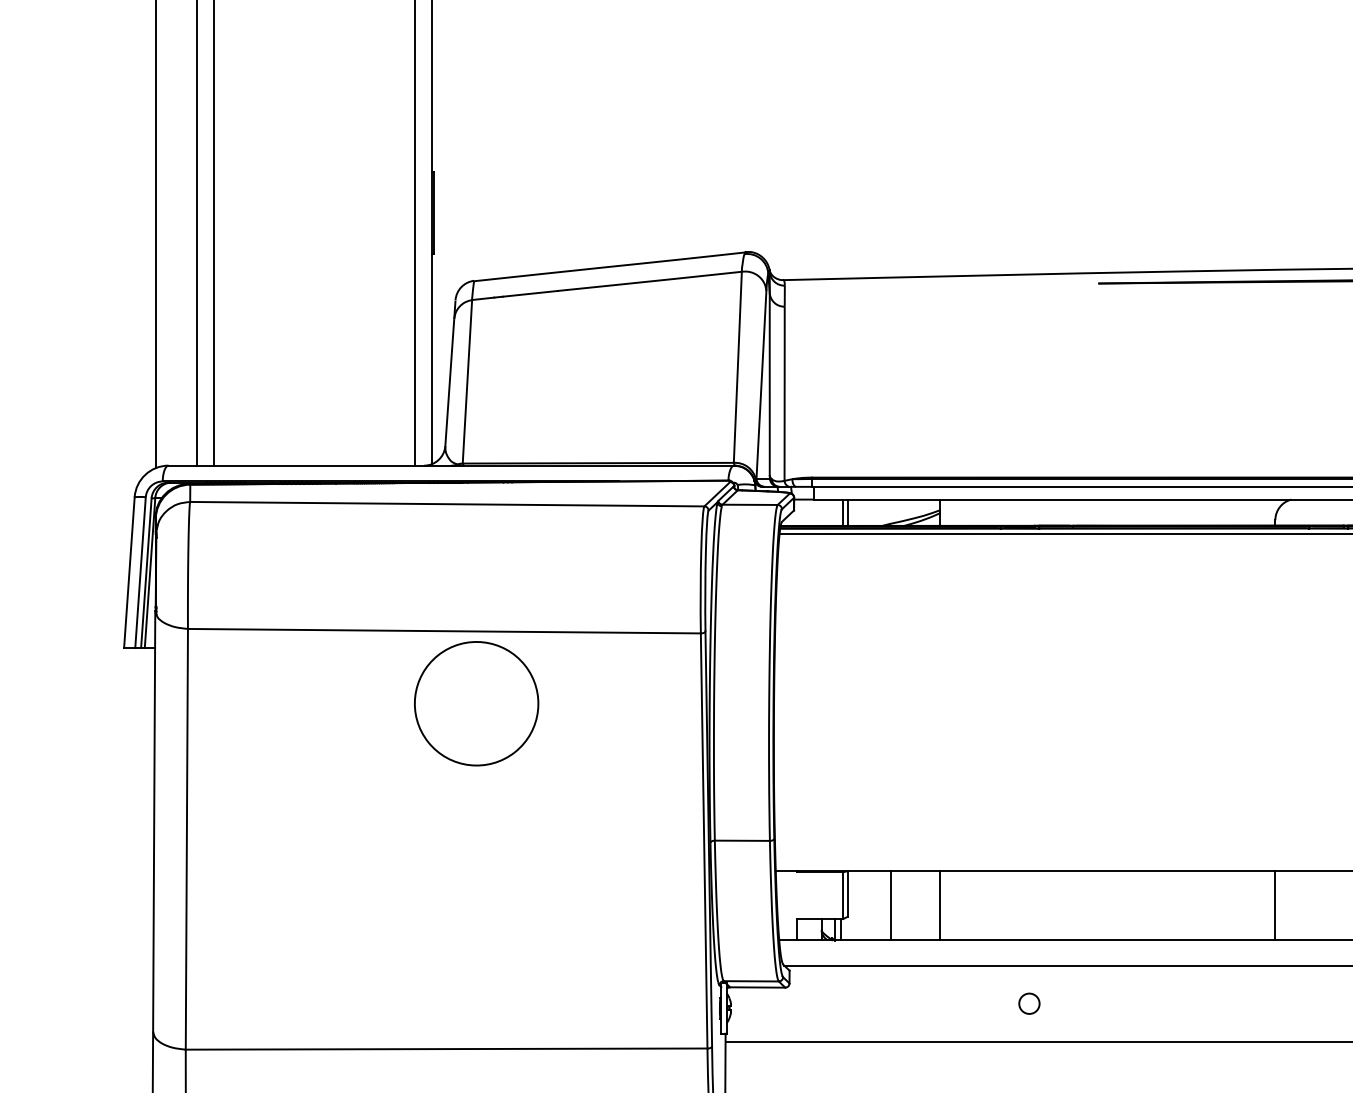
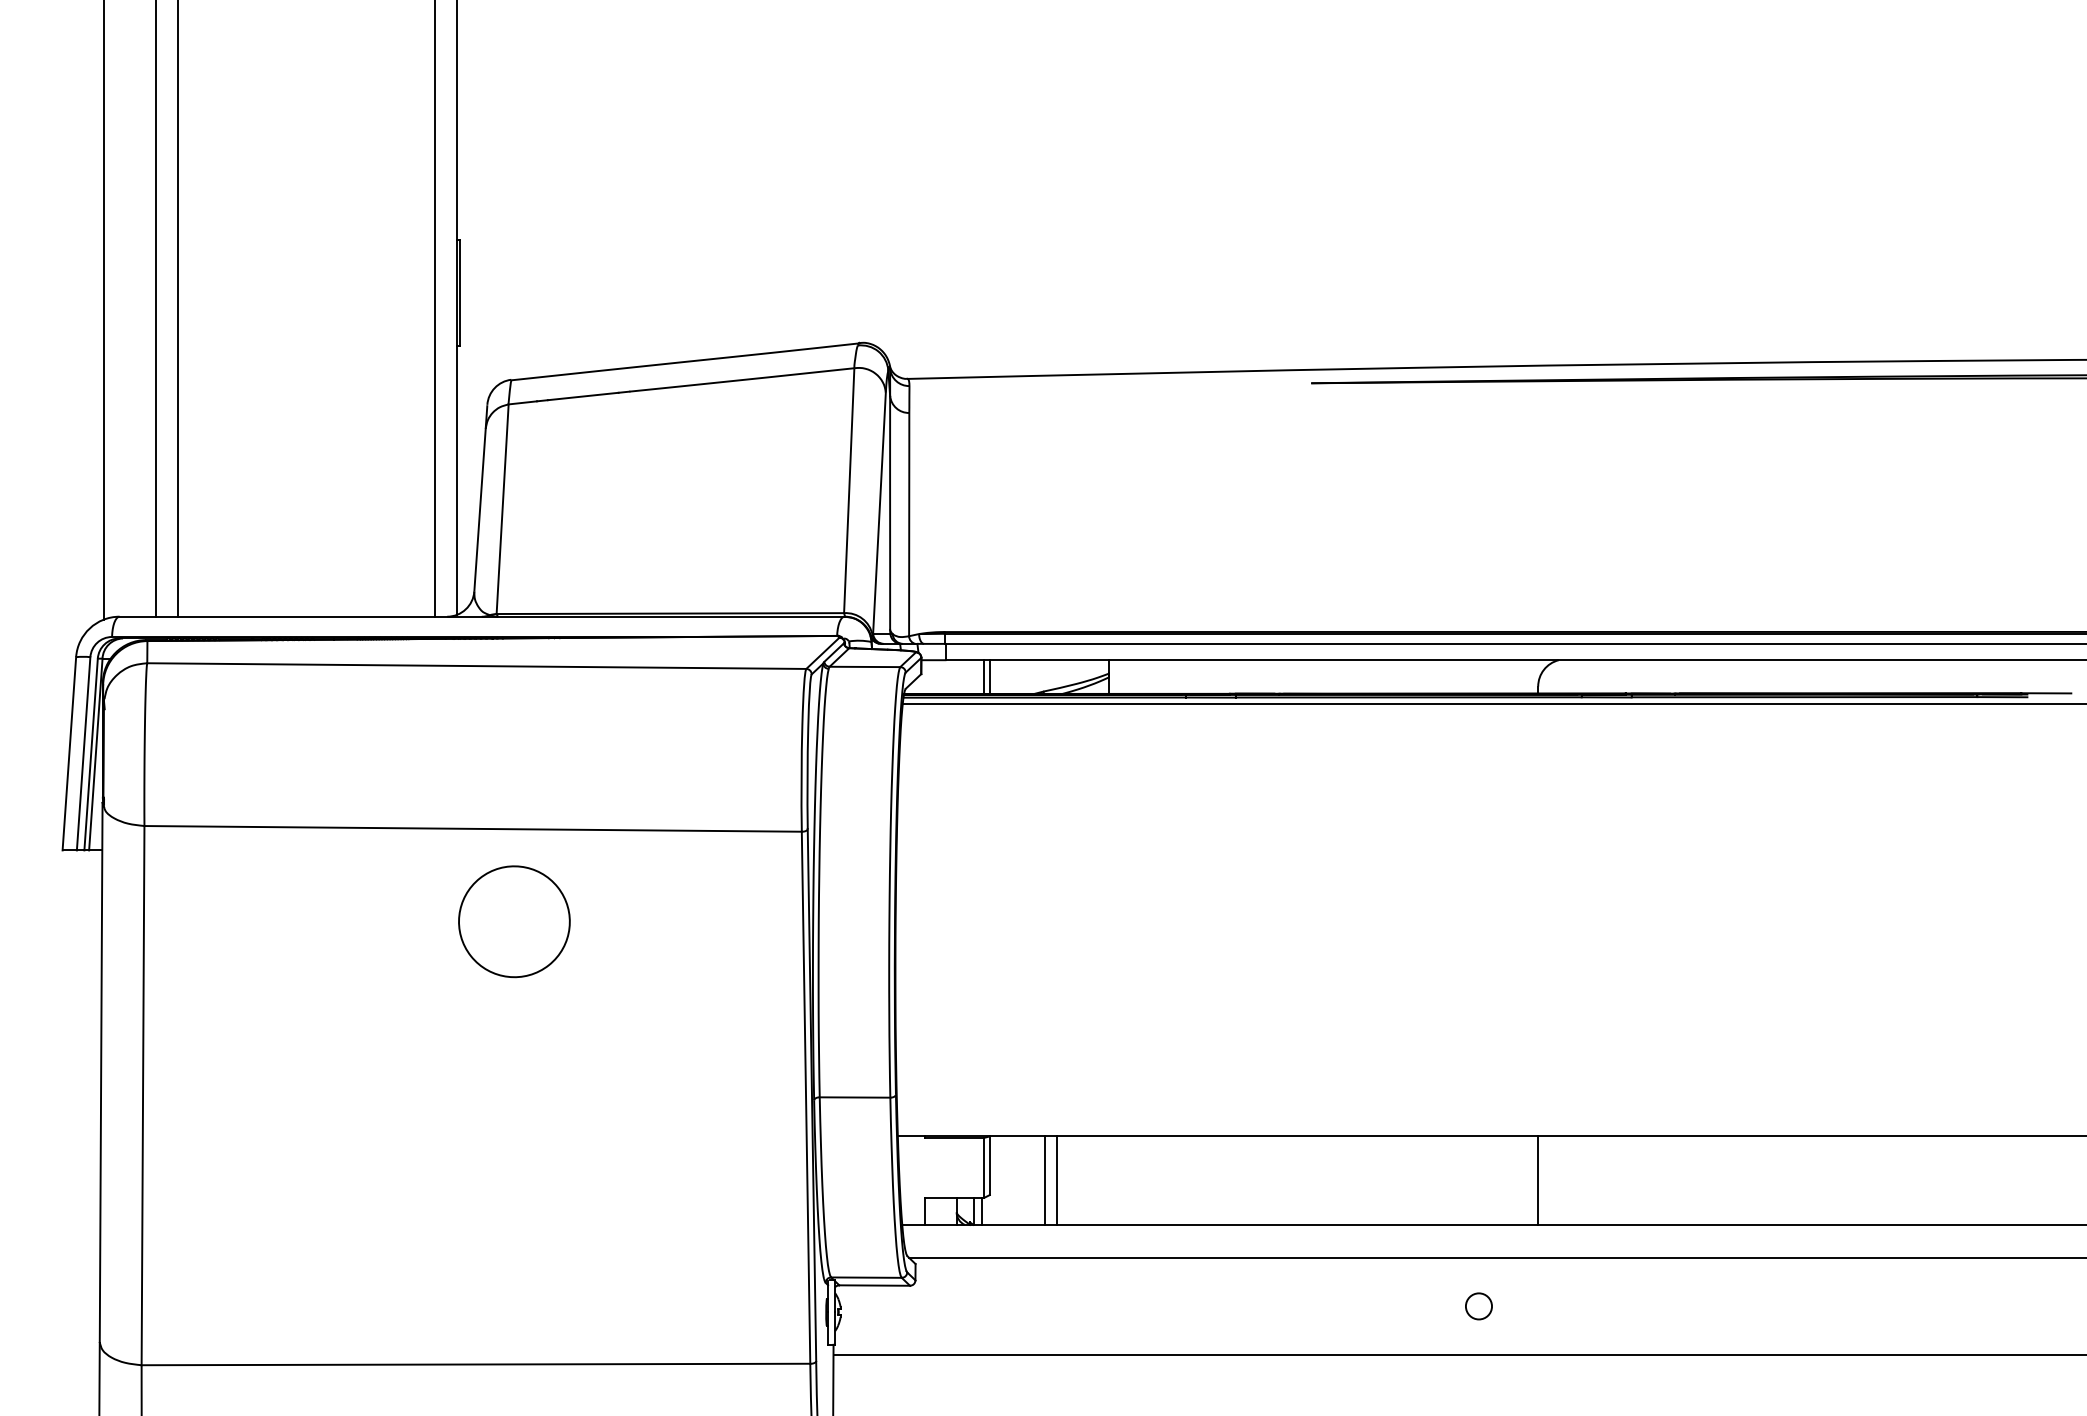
part: (476, 703) -> (514, 921), size x0.7
line: (940, 904) -> (1056, 1179), moved
circle: (1029, 1003) -> (1478, 1306), moved

